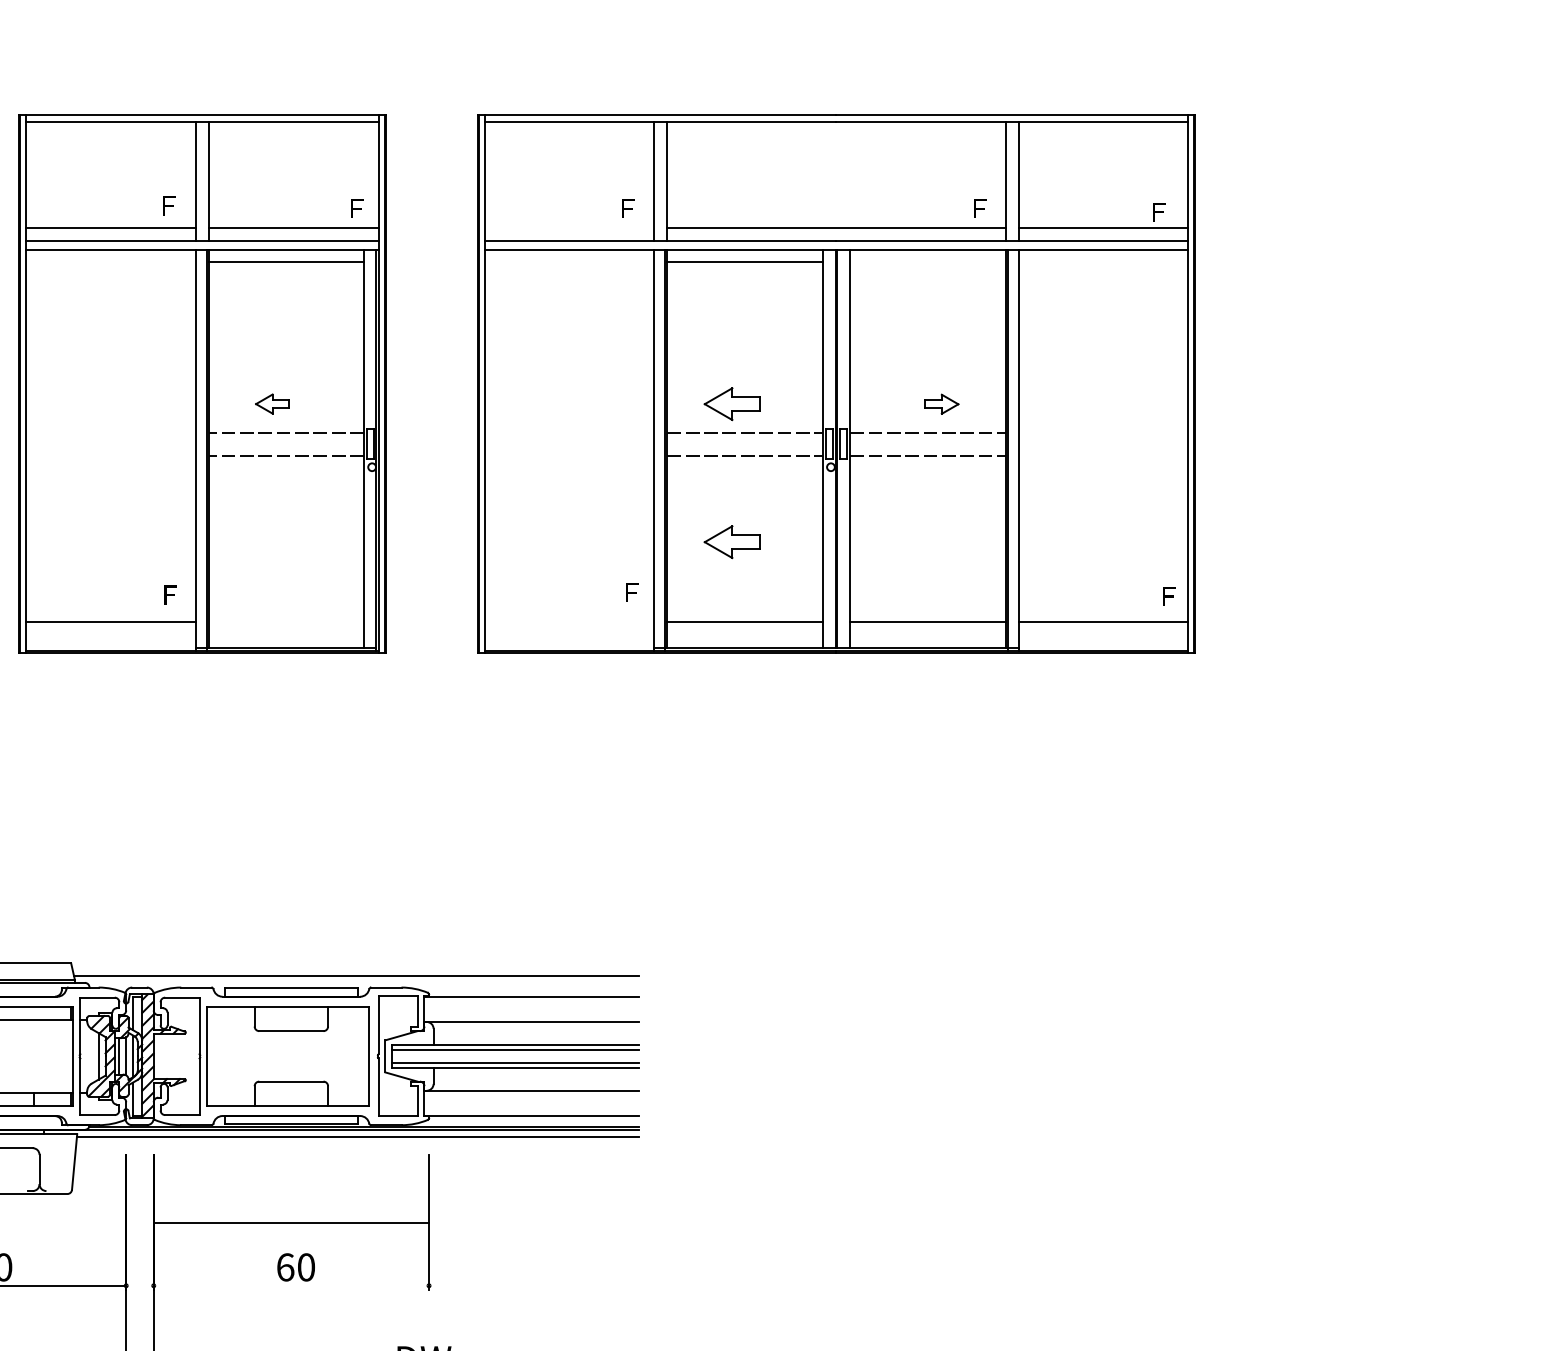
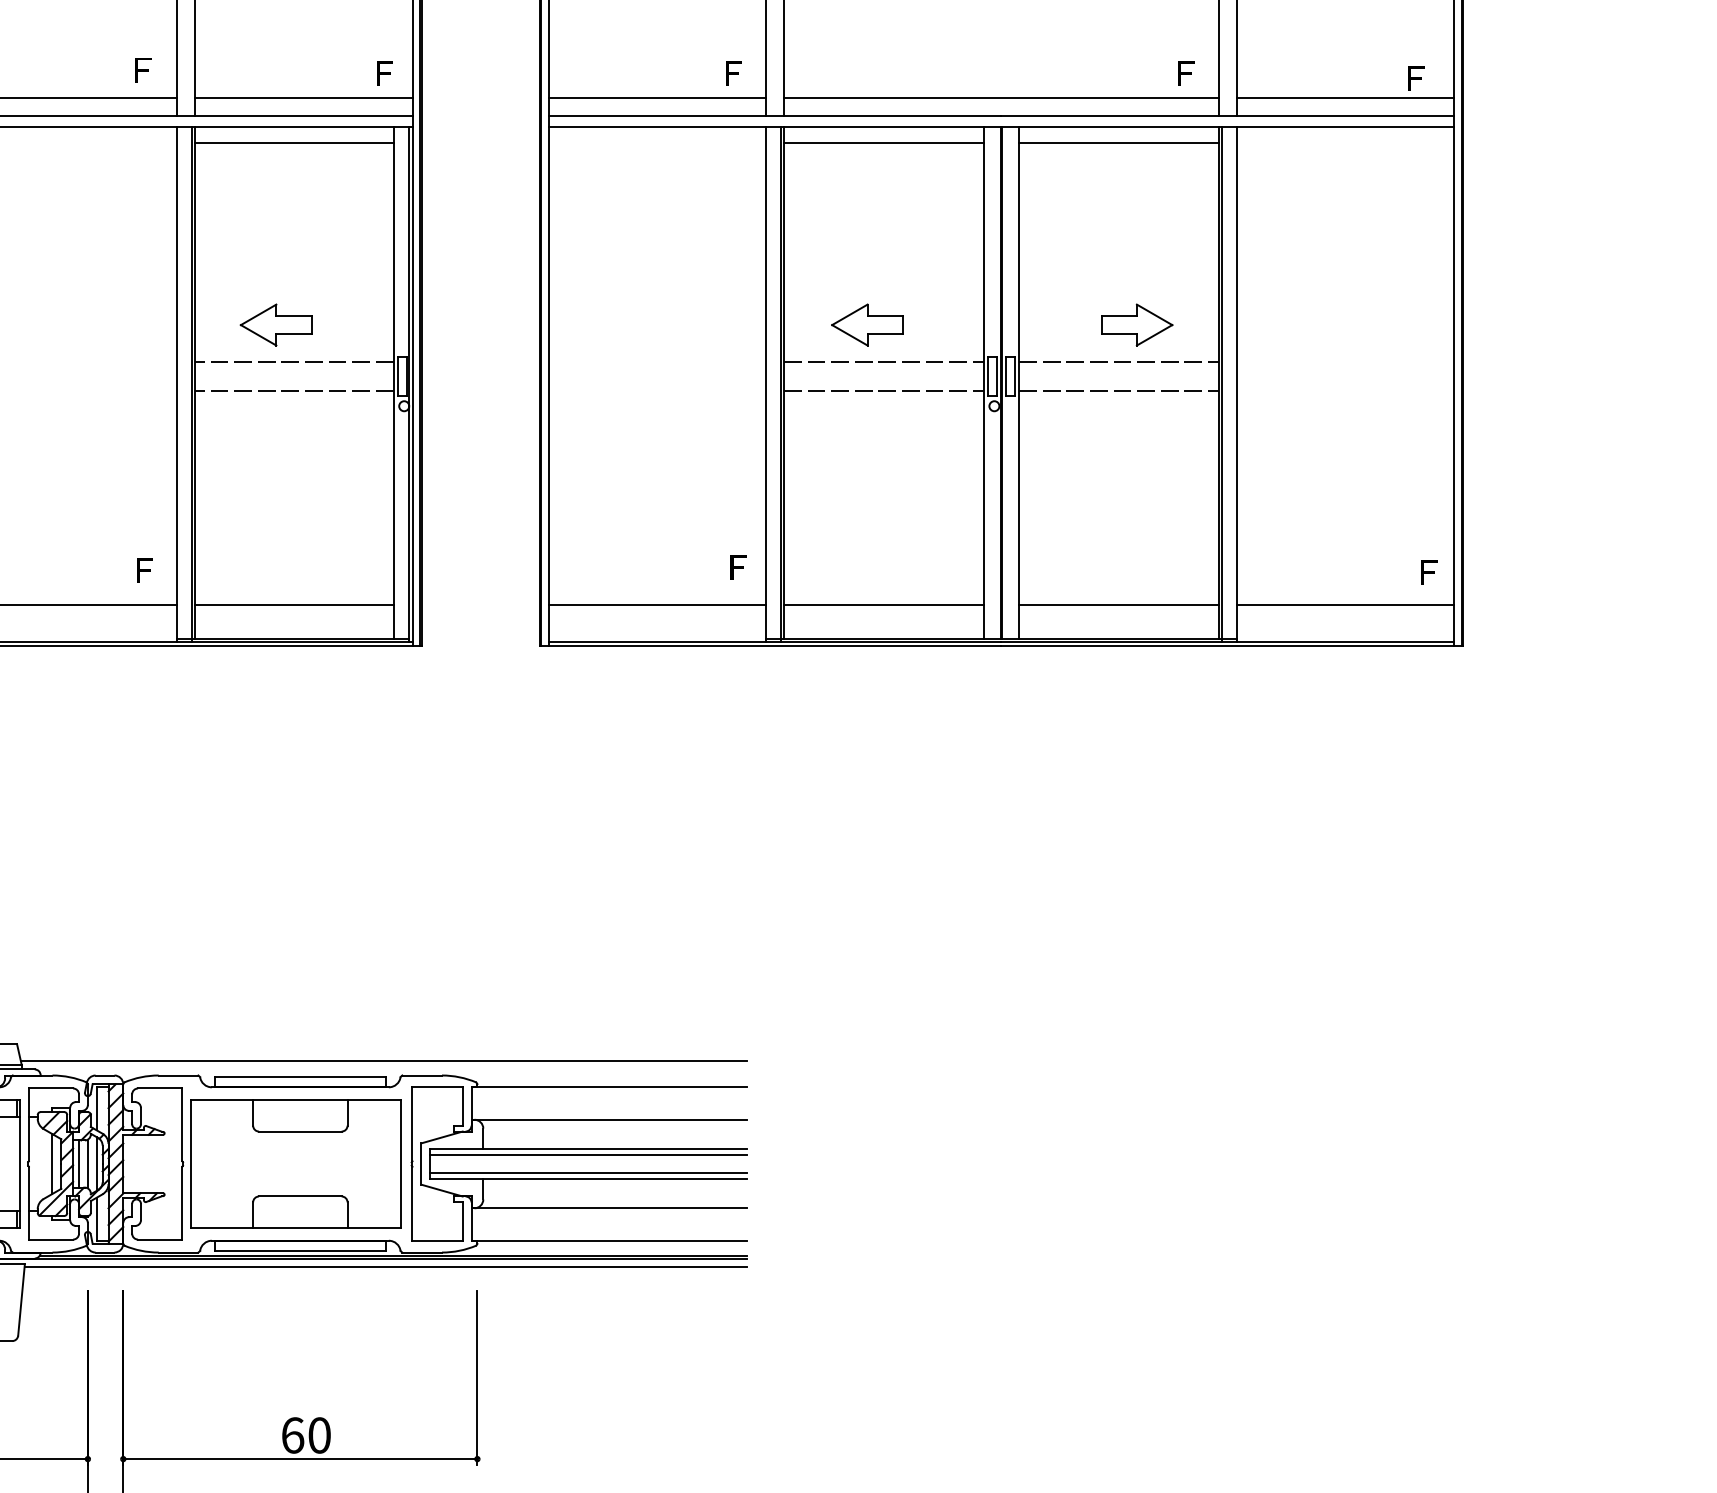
line: (568, 227) -> (656, 97), added
line: (927, 262) -> (1118, 142), added
part: (272, 403) -> (276, 324), size x1.67
part: (941, 404) -> (1136, 325), size x1.67
part: (731, 542) -> (866, 503), removed
line: (286, 622) -> (294, 605), added
line: (568, 622) -> (656, 605), added
line: (291, 1222) -> (300, 1458), moved

